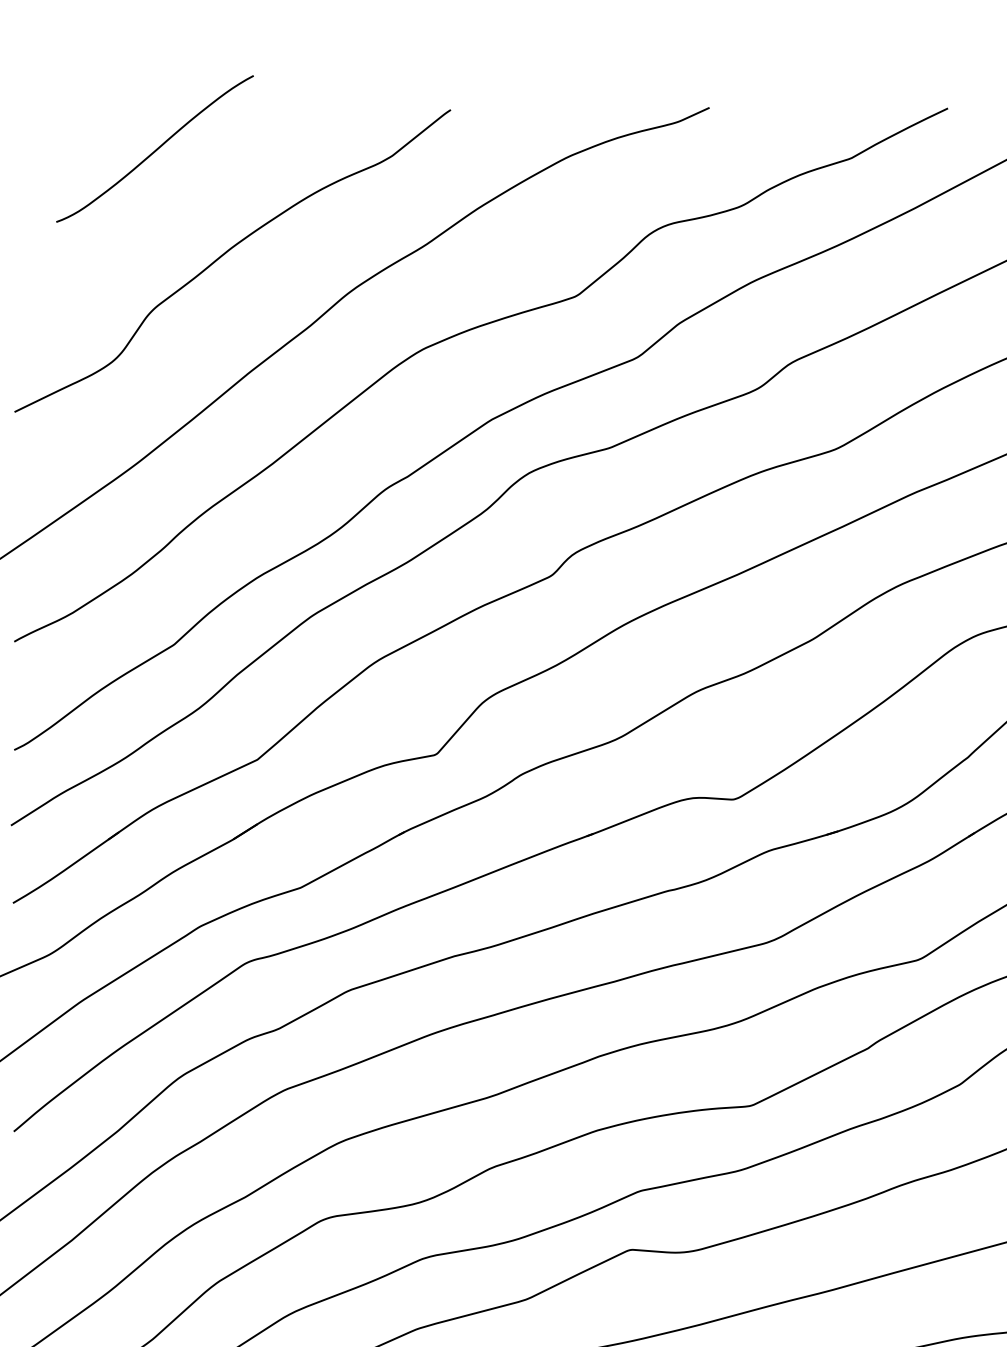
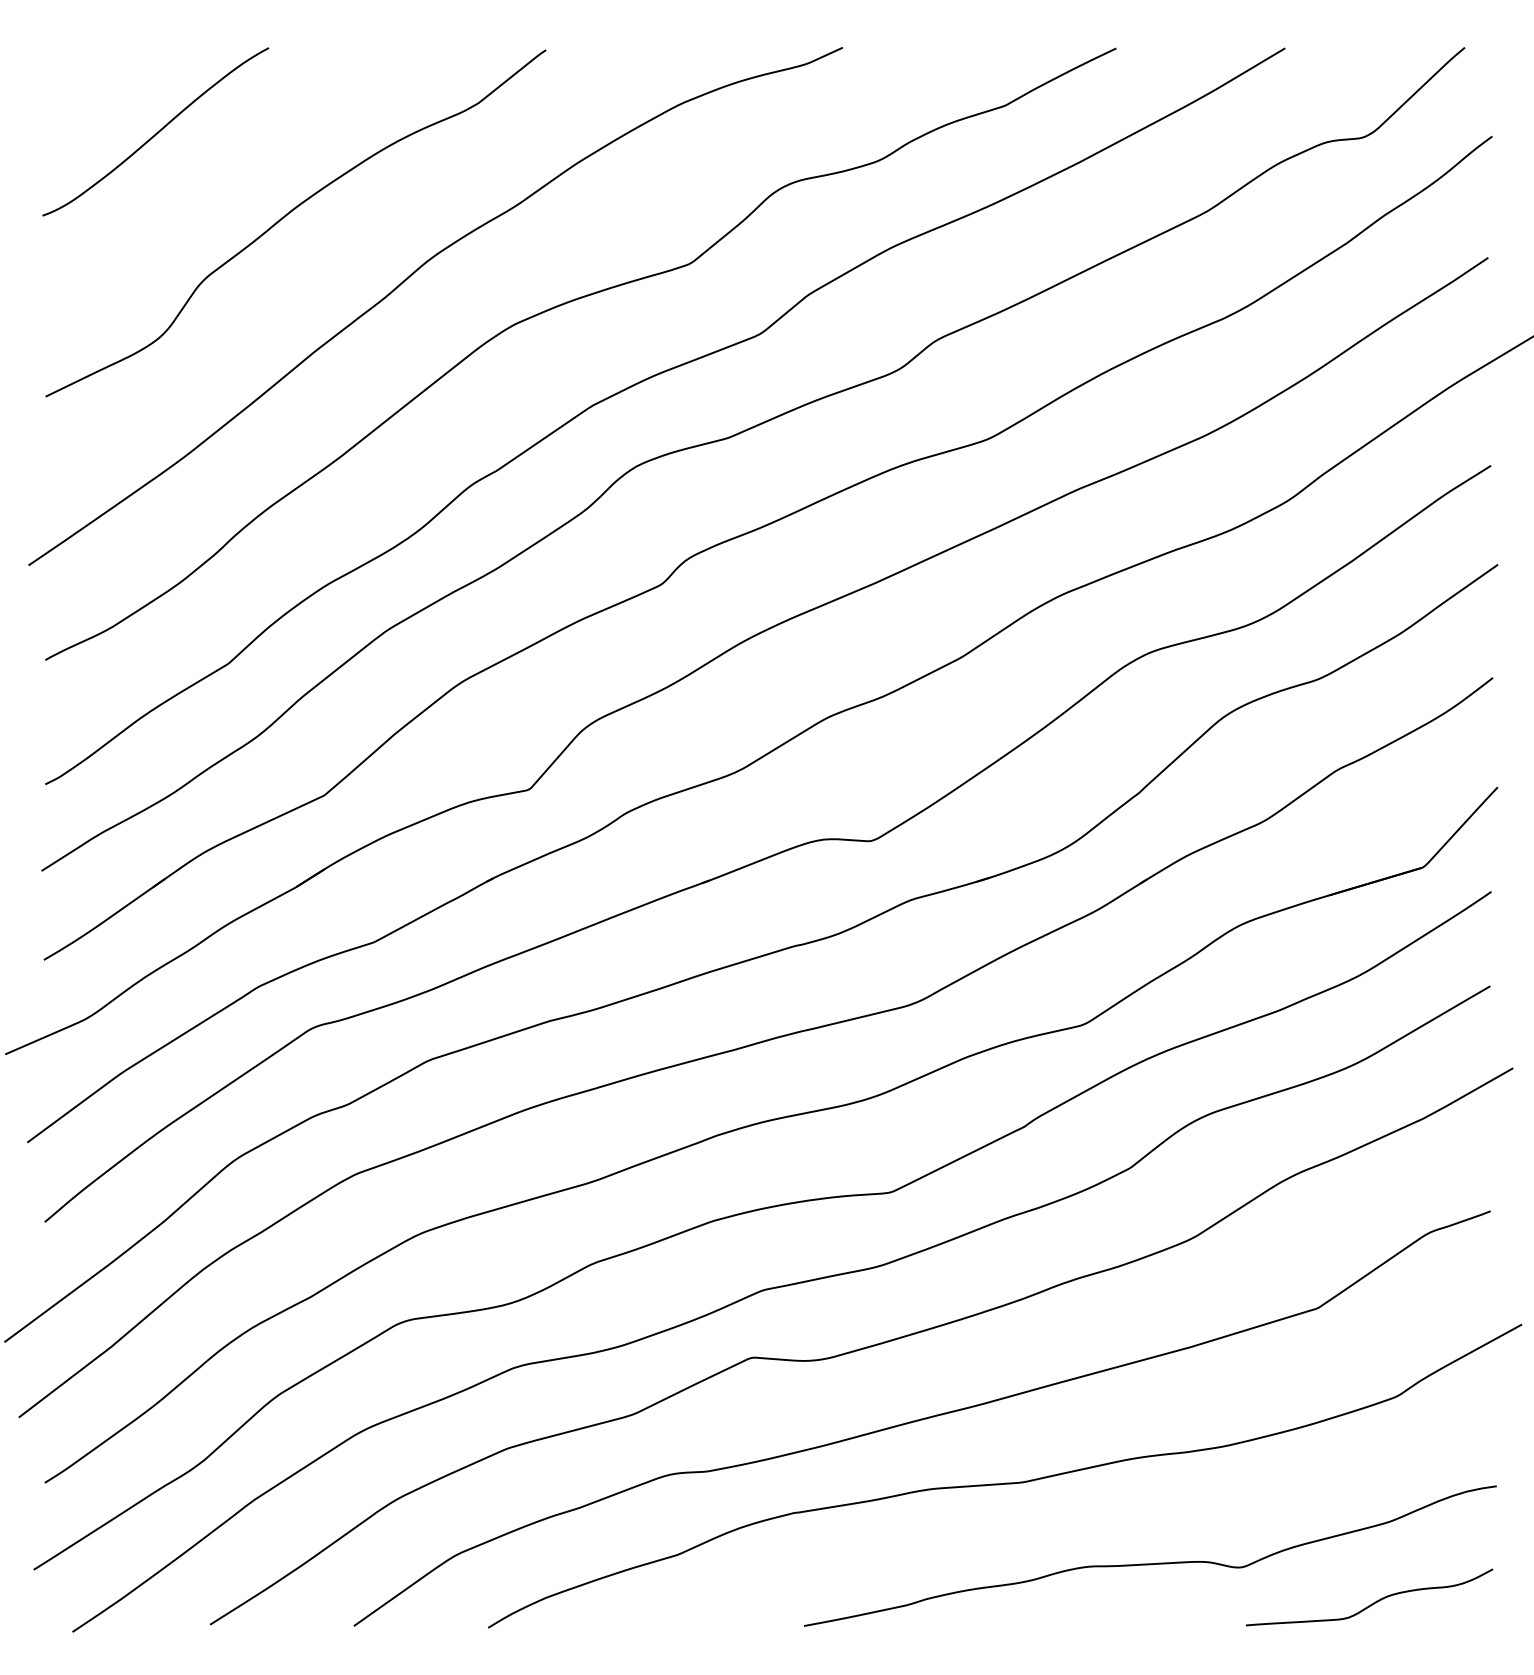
curve: (155, 149) -> (156, 132), moved

